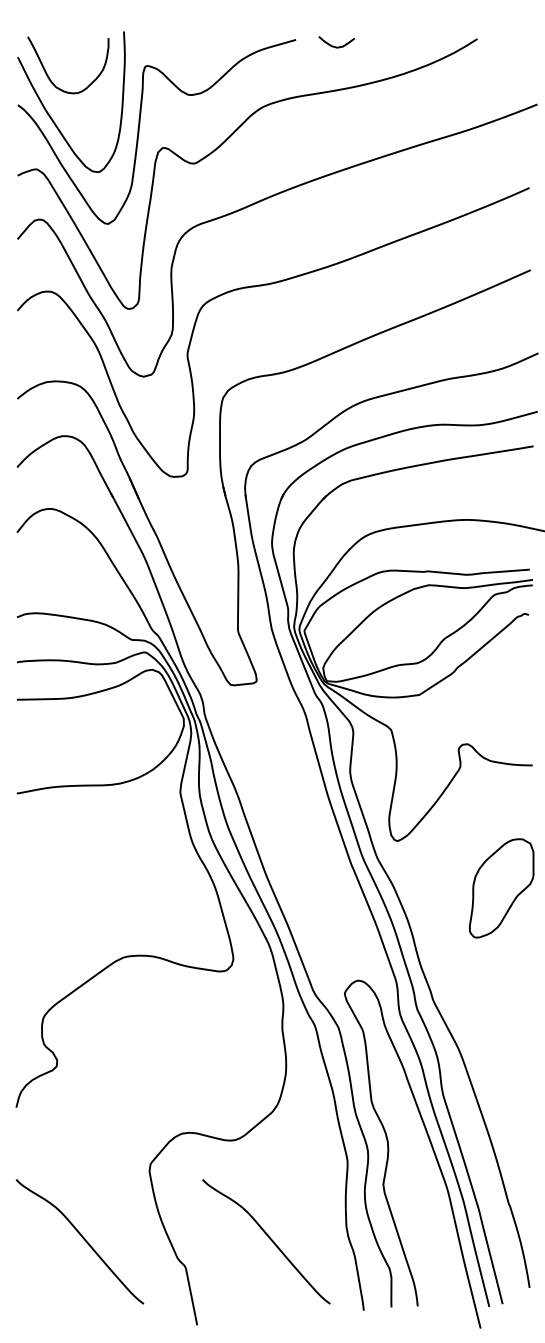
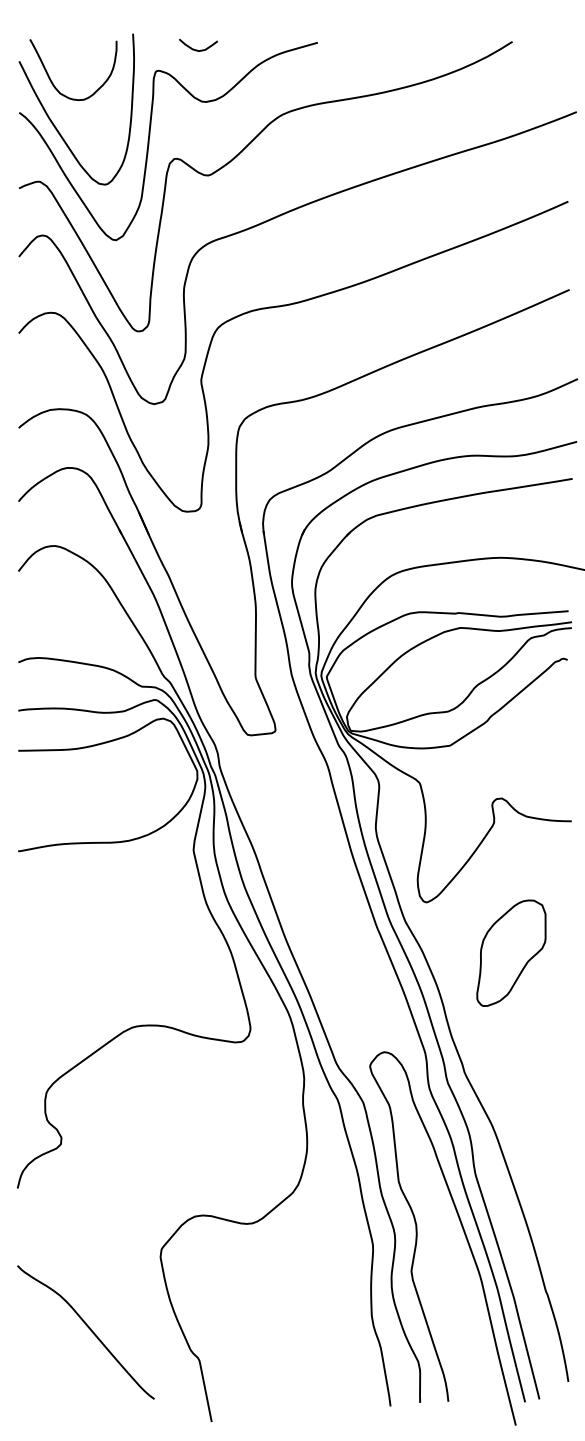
curve: (335, 46) -> (197, 49), moved
part: (501, 887) -> (511, 952), moved
curve: (268, 1238) -> (288, 1328), removed

